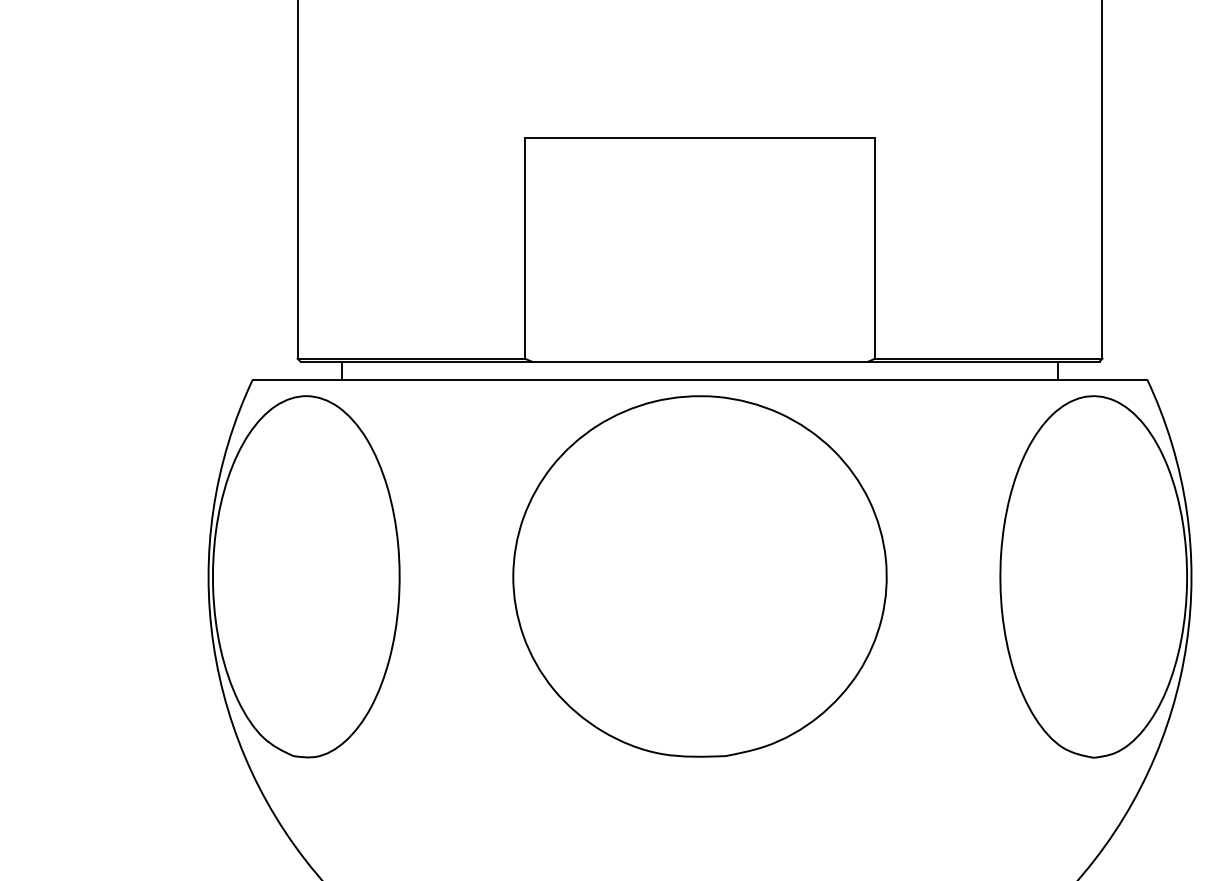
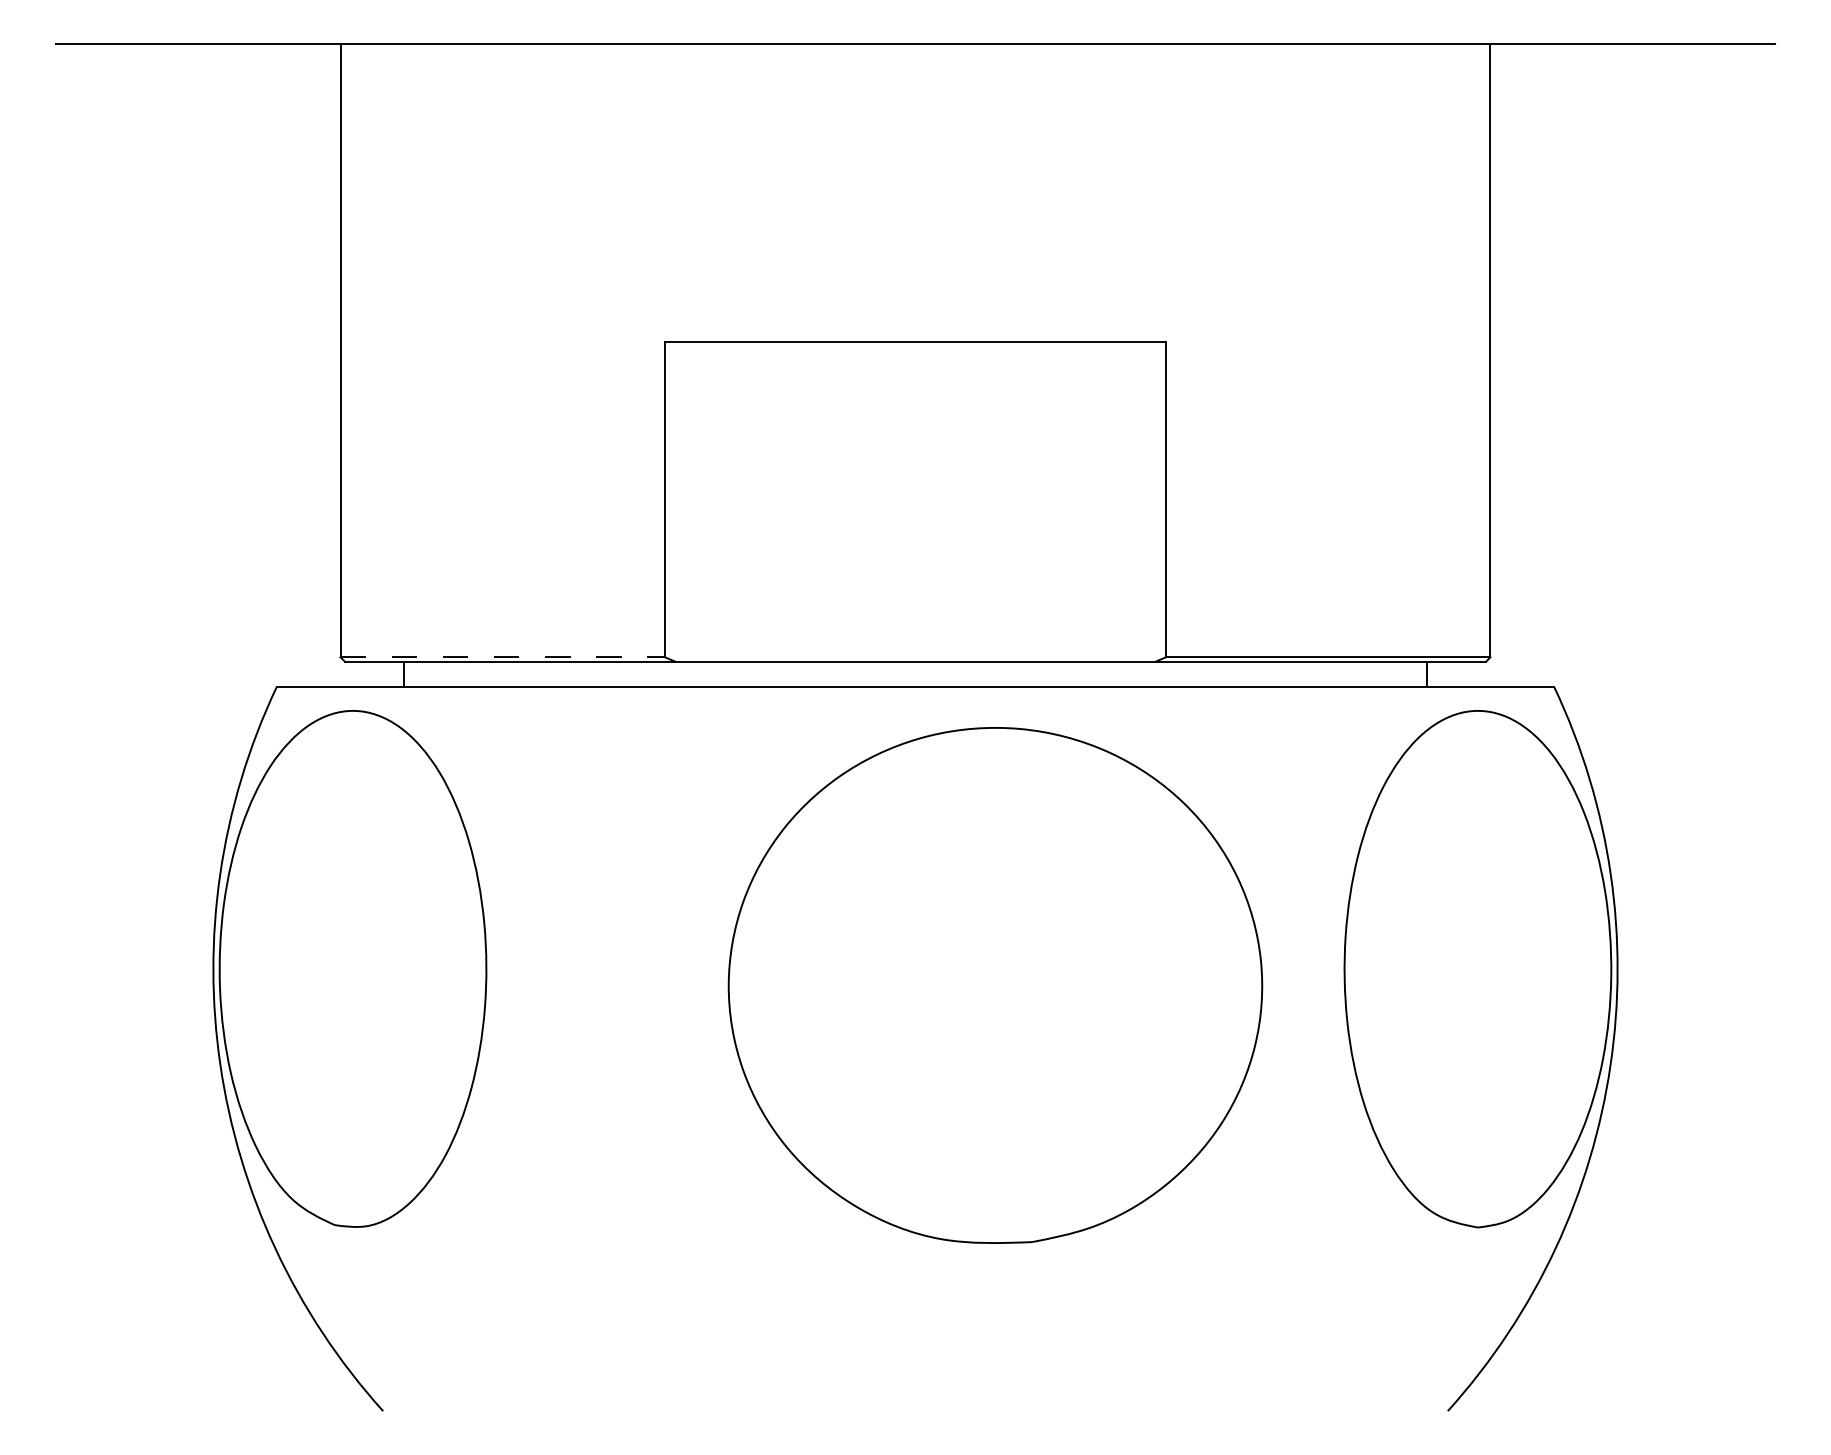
line: (411, 358) -> (503, 657), solid -> dashed
part: (700, 576) -> (995, 985), moved

